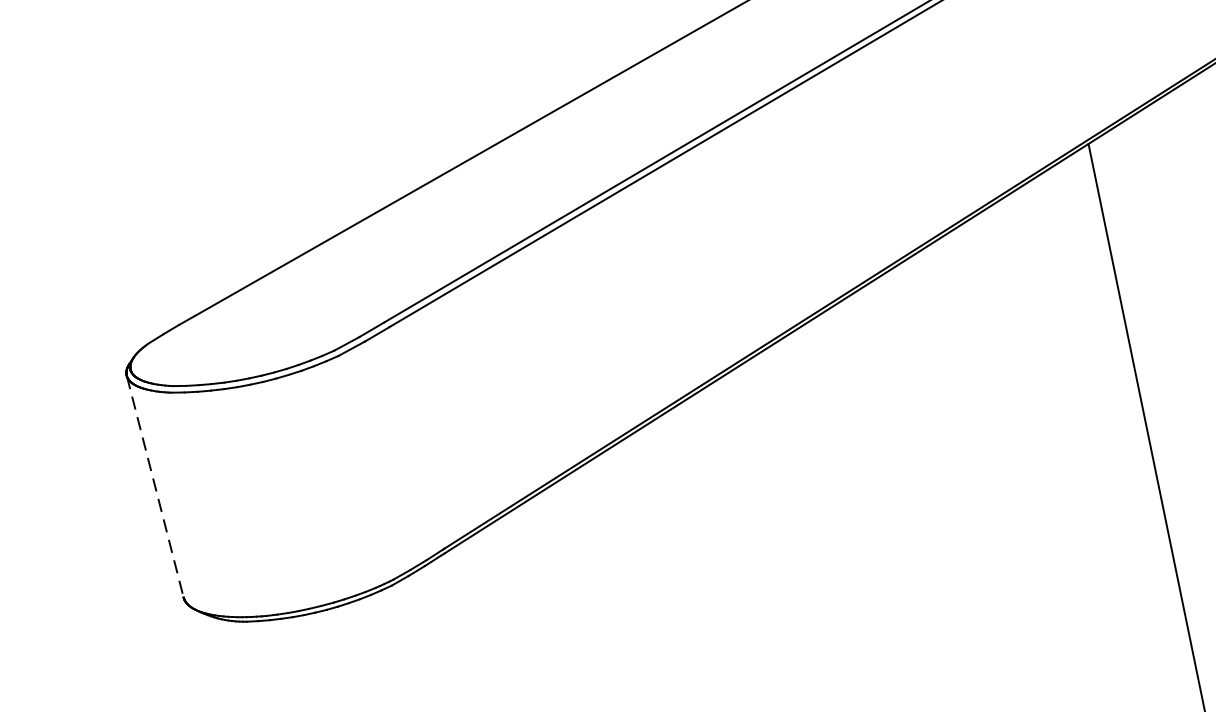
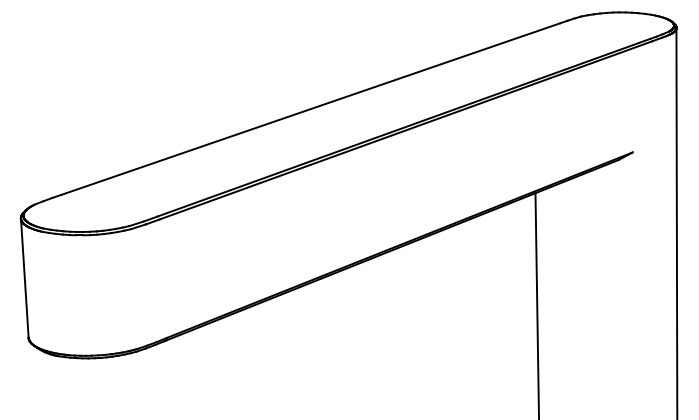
line: (154, 487) -> (24, 278), dashed -> solid

